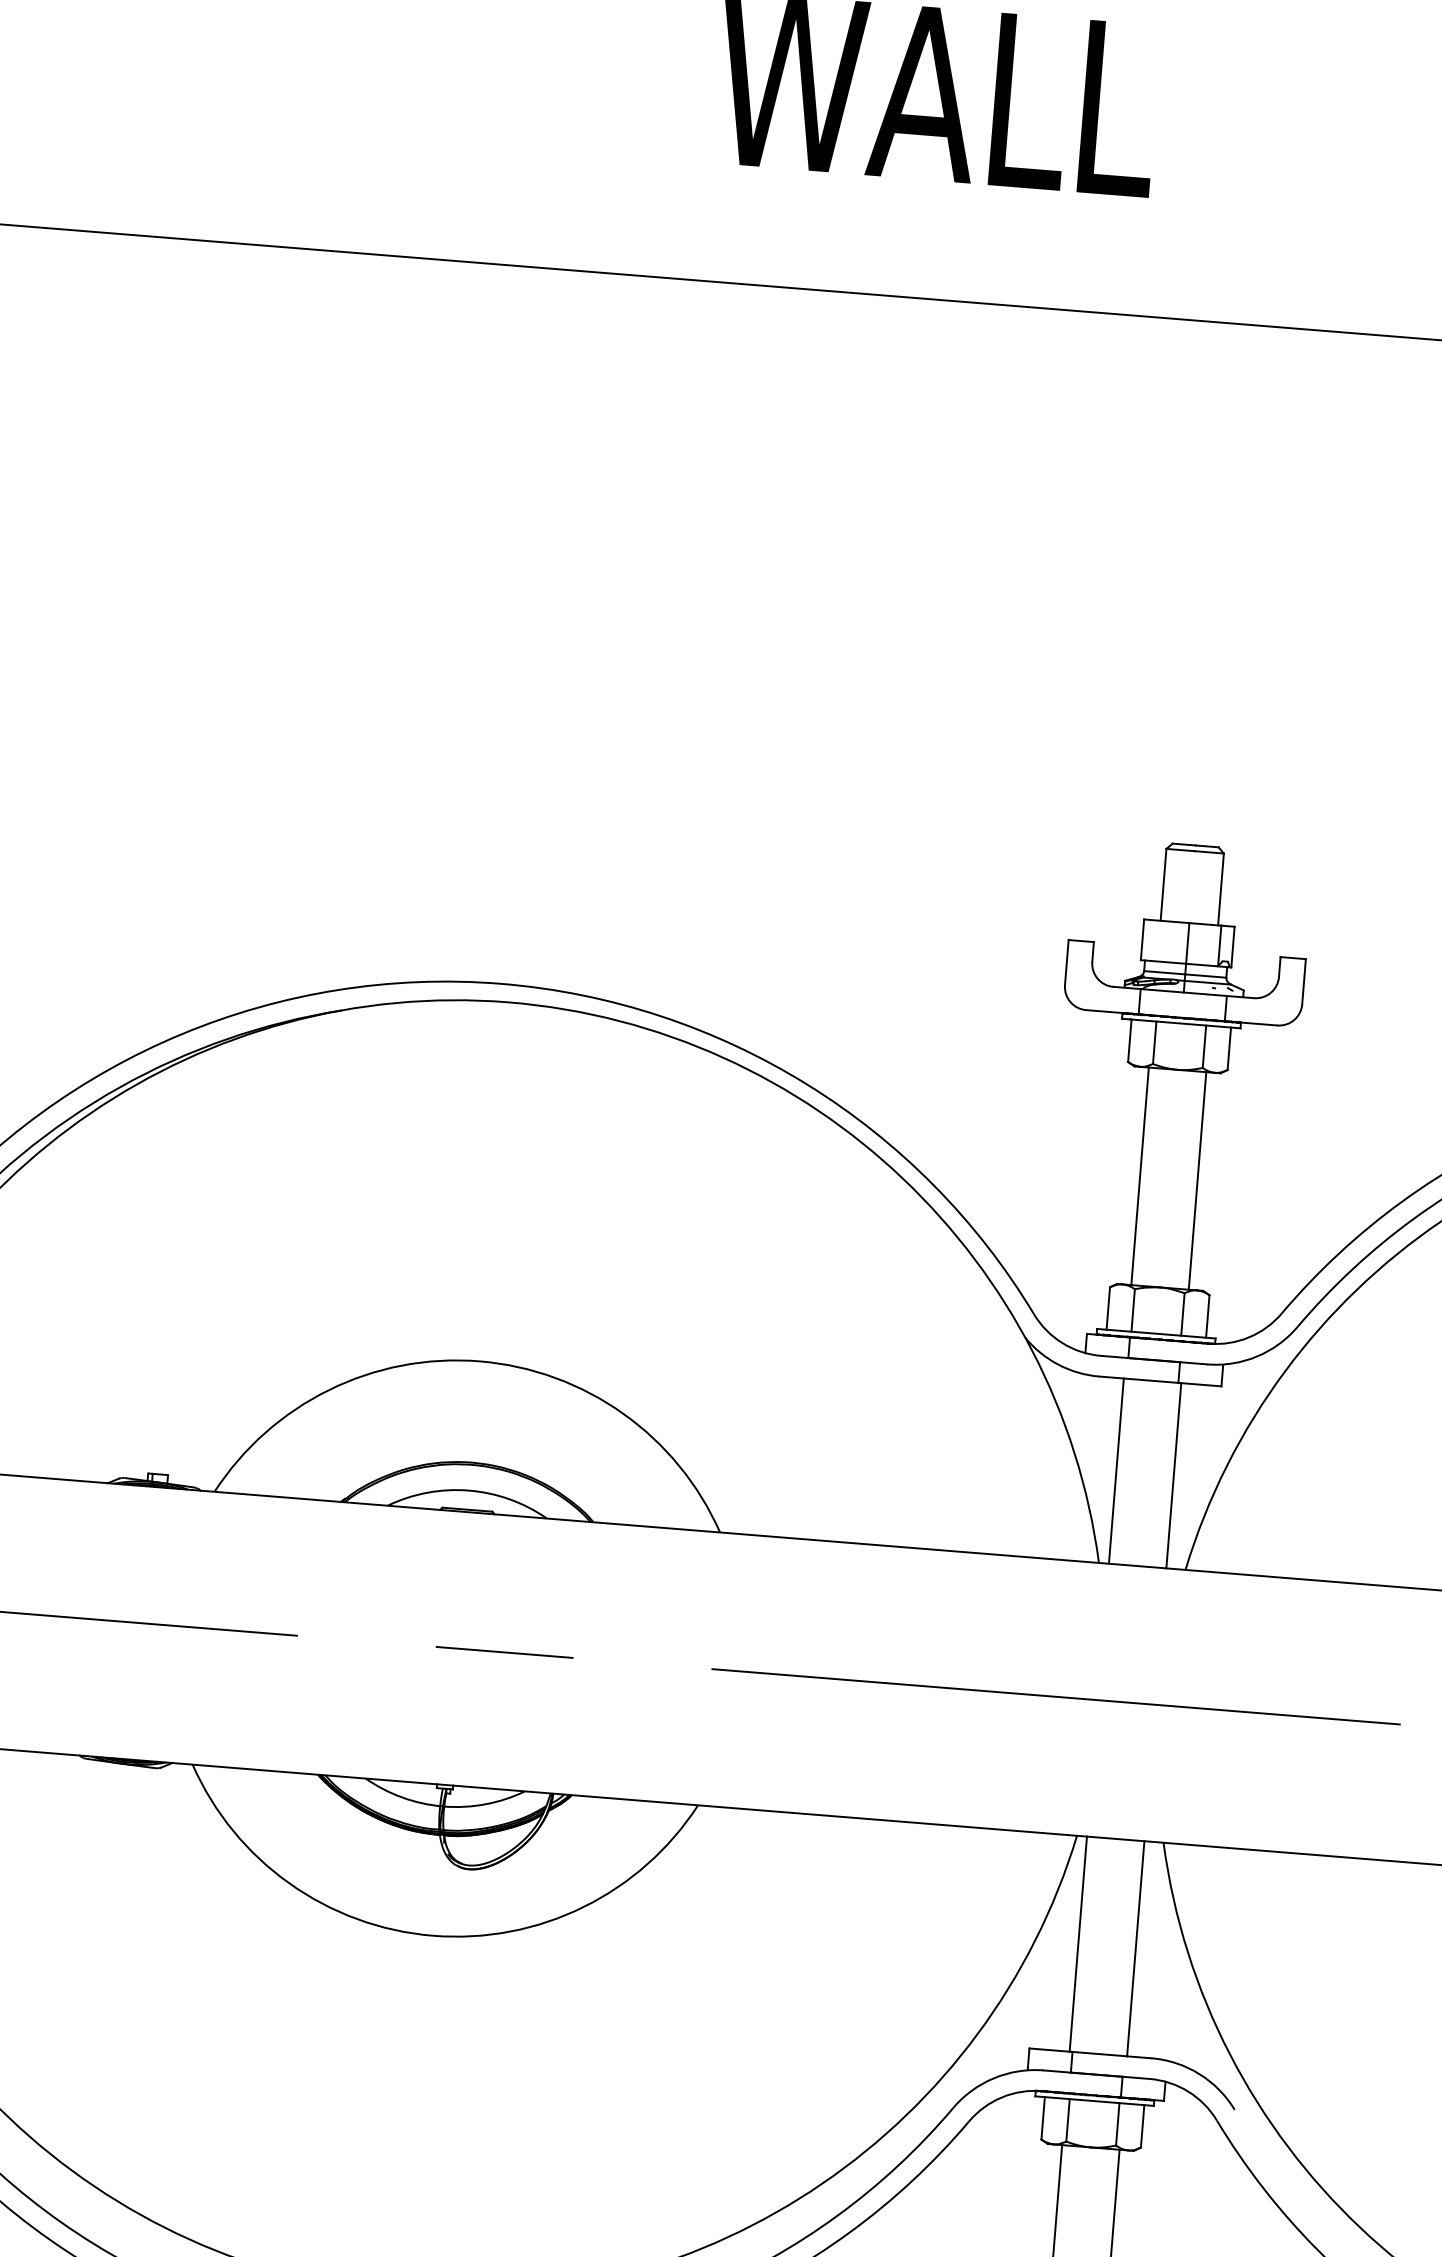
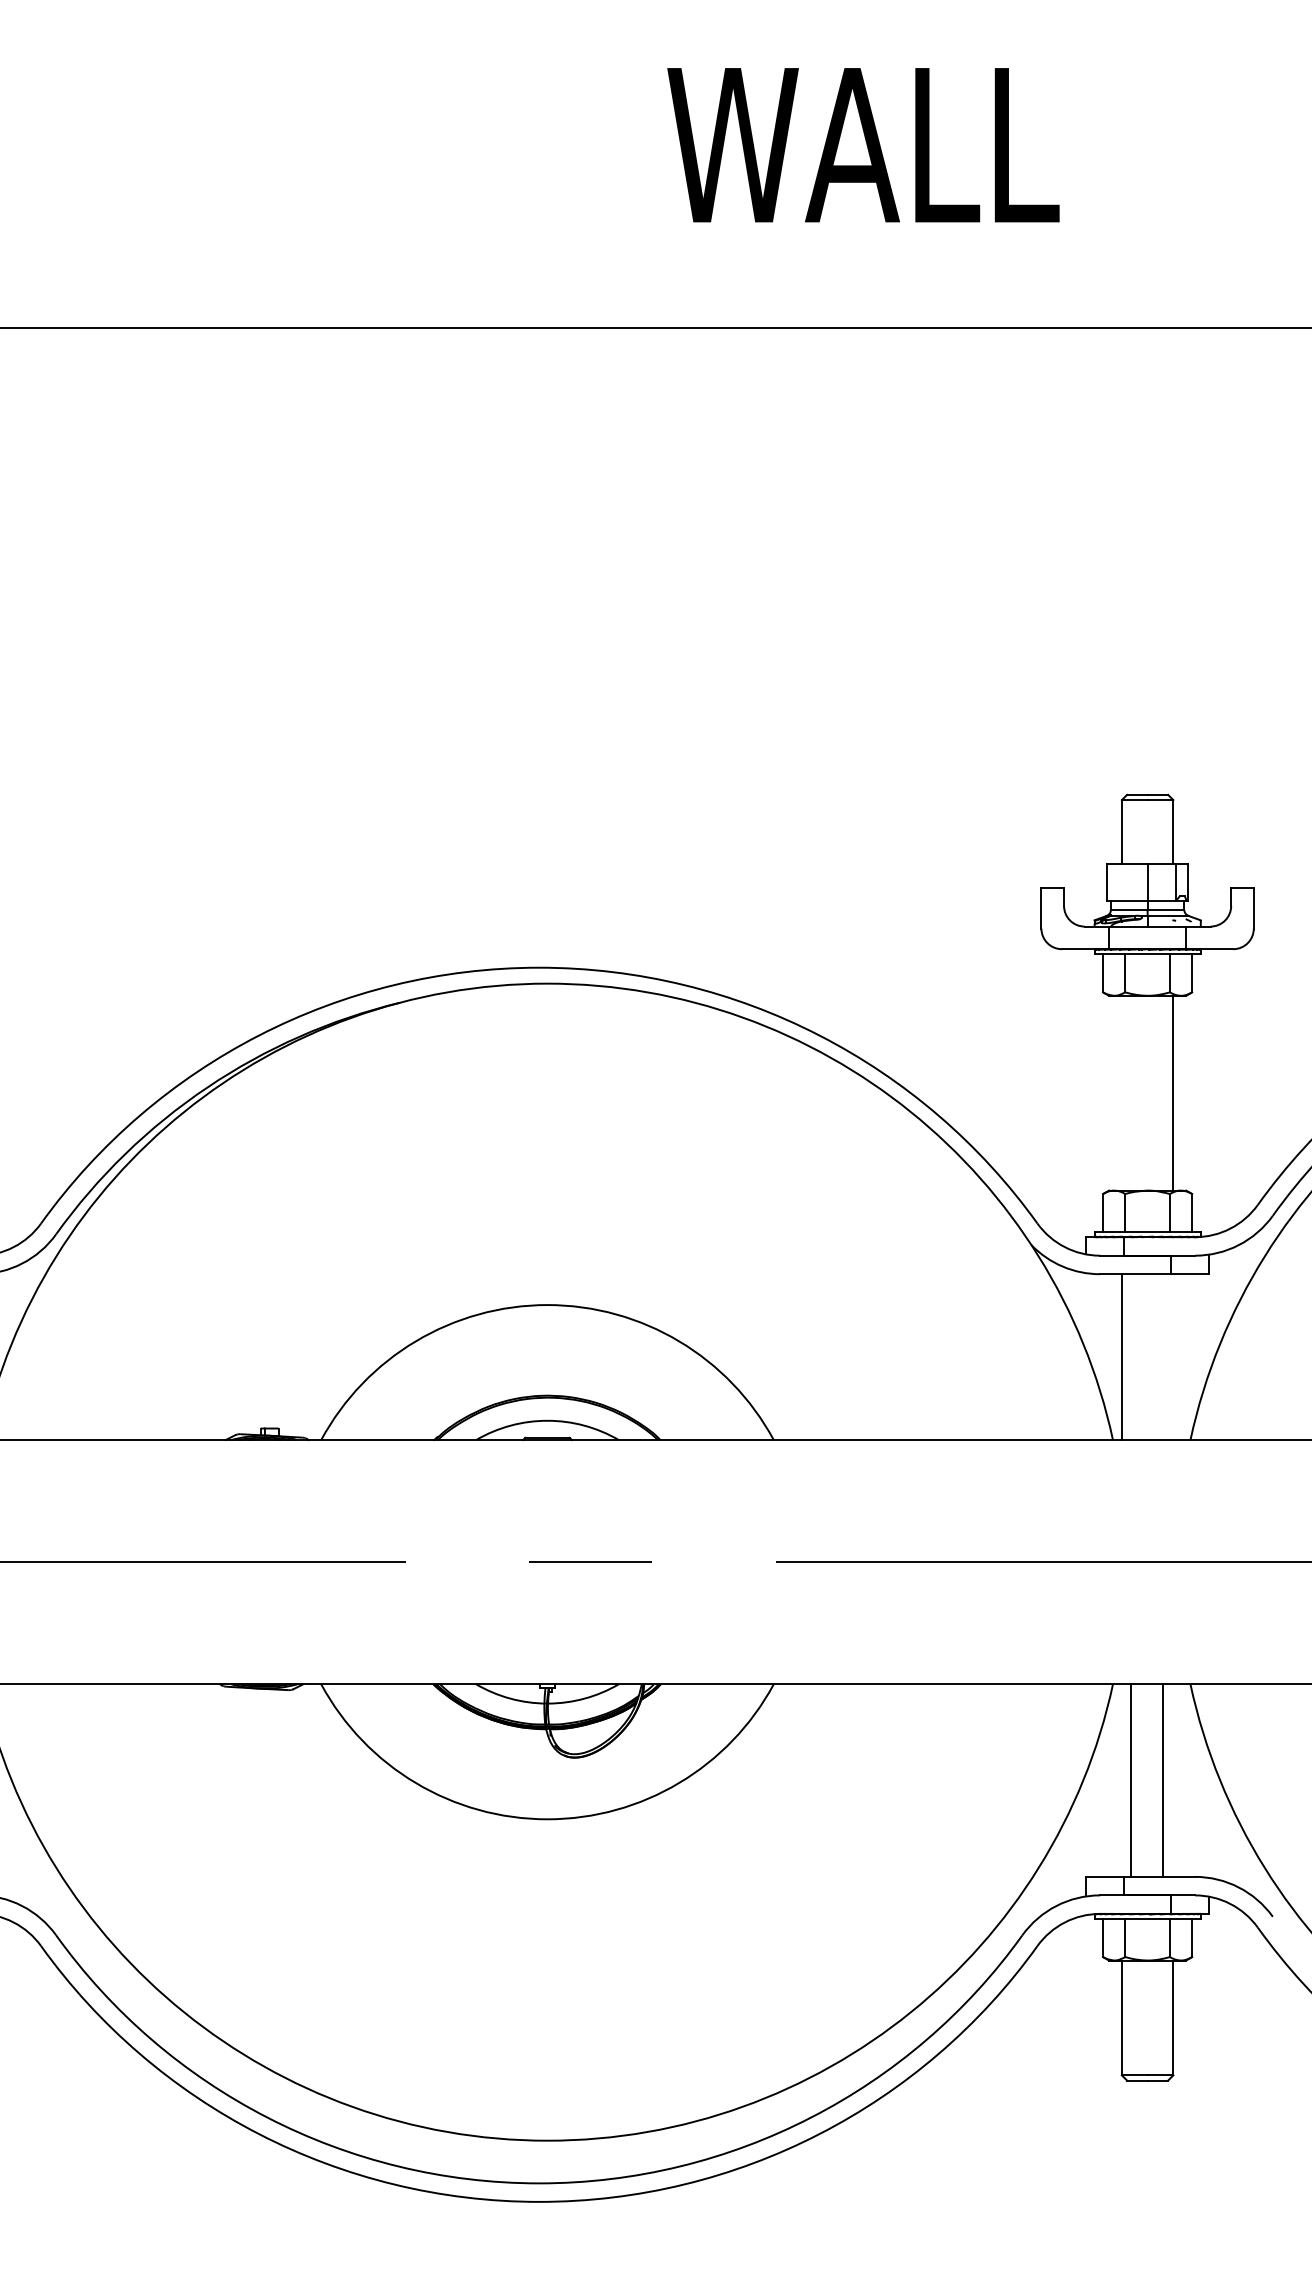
line: (1139, 1175) -> (1121, 1092), removed
line: (1173, 1476) -> (1173, 1357), removed
line: (1077, 1943) -> (1162, 1780), moved
line: (1135, 1948) -> (1131, 1780), moved

